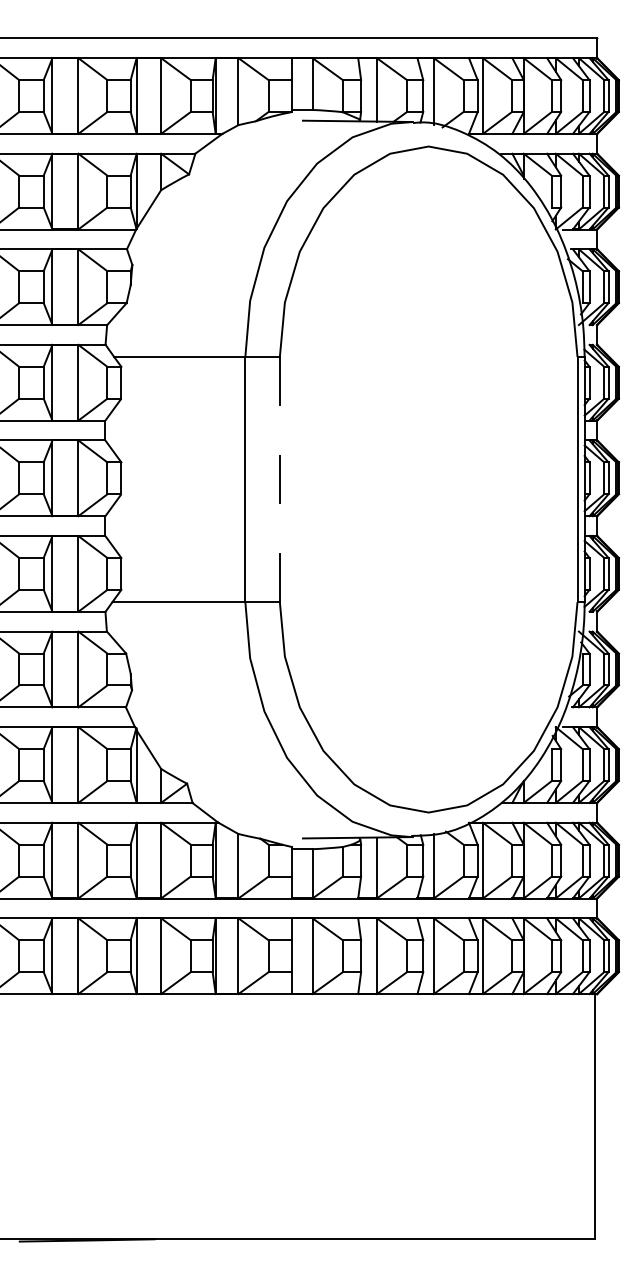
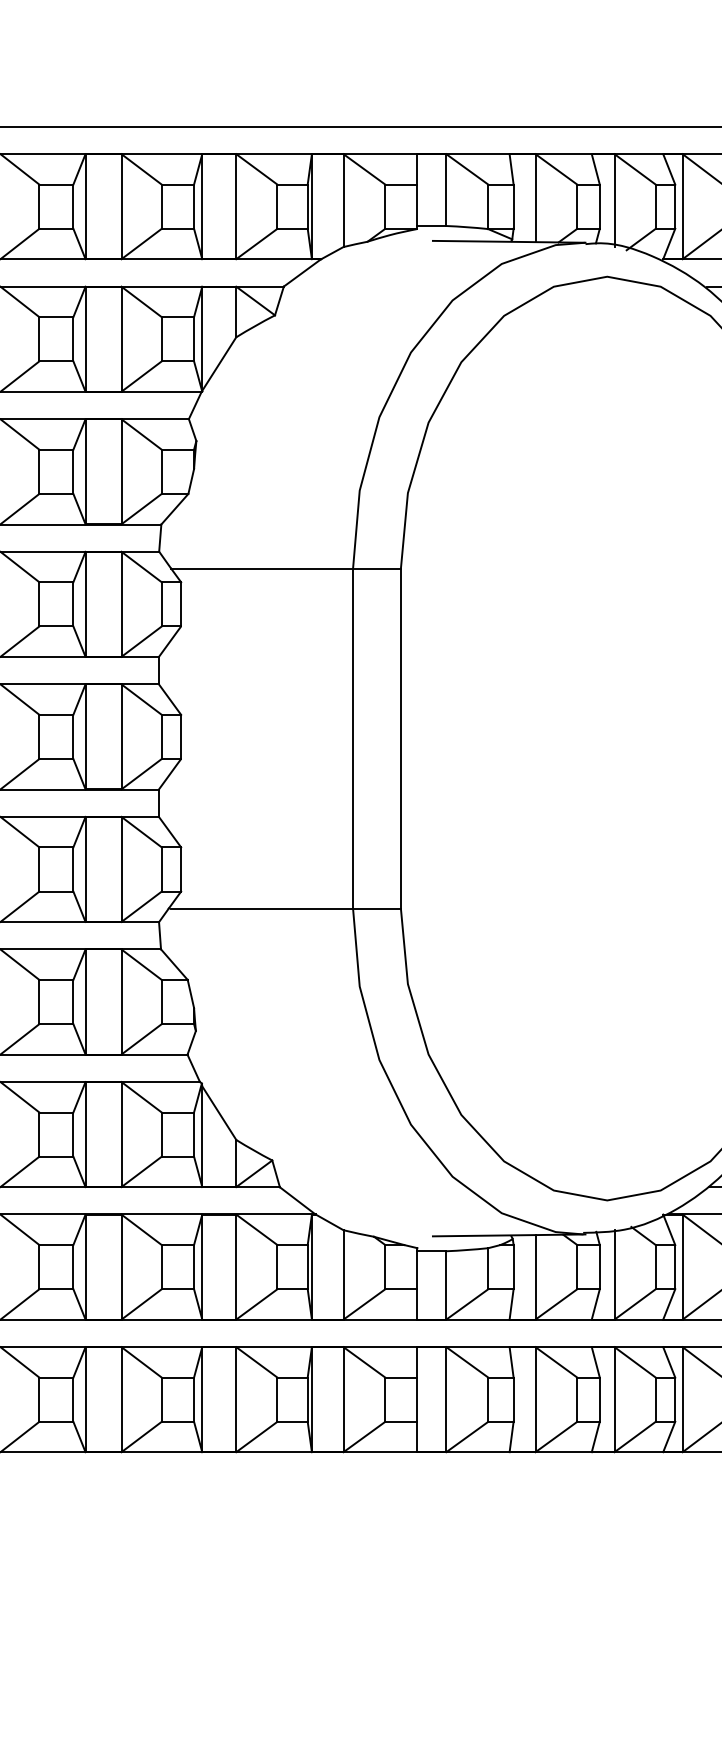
line: (279, 479) -> (400, 738), dashed -> solid

